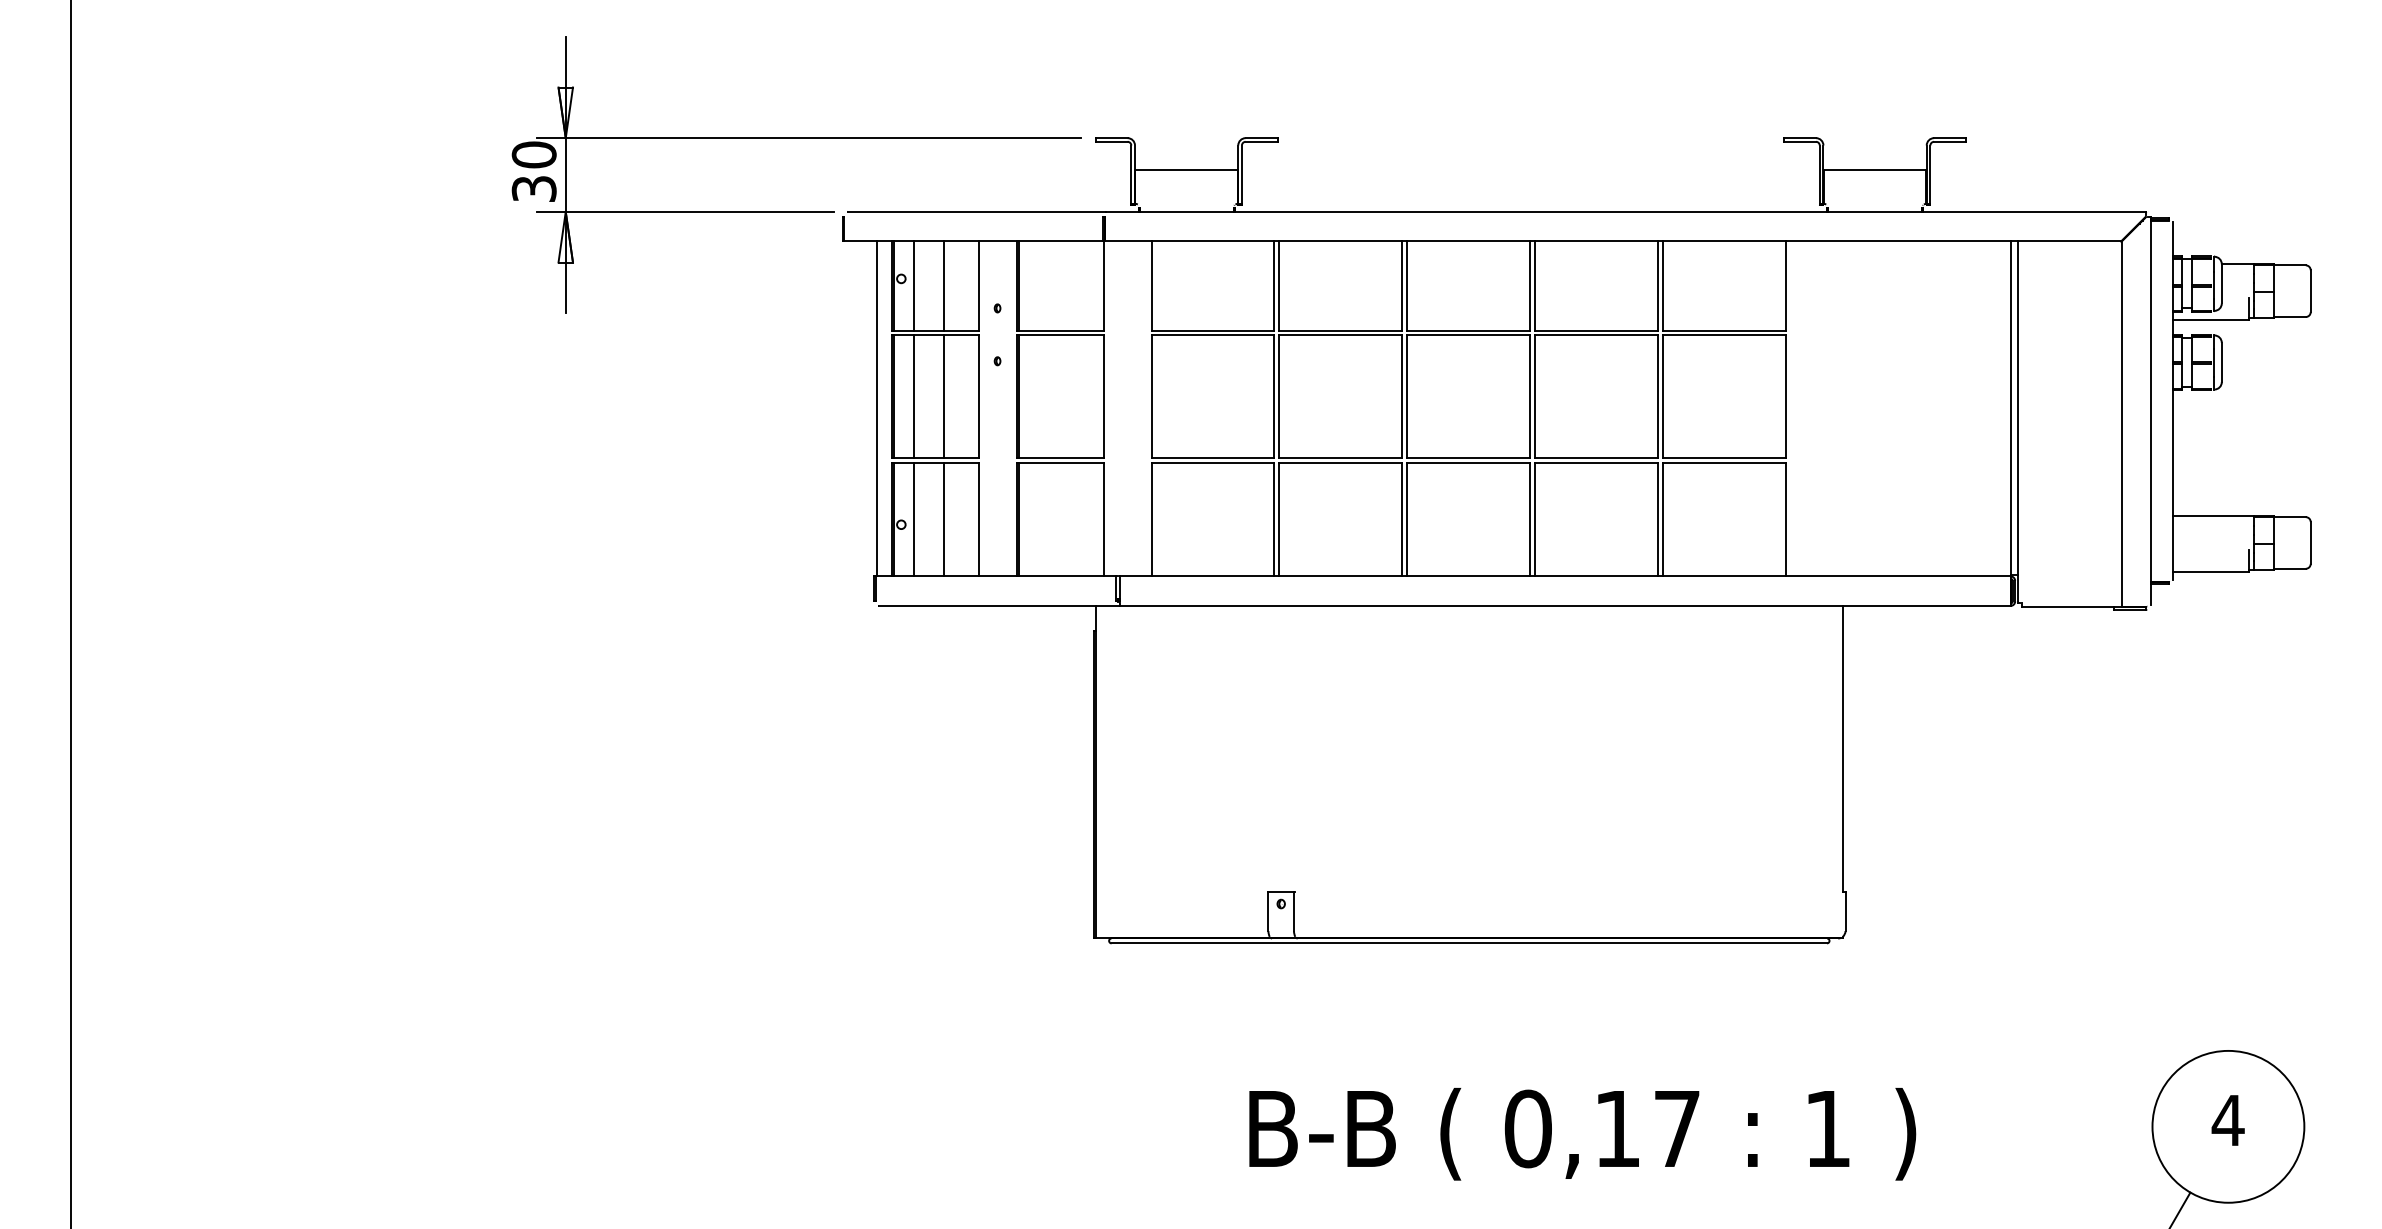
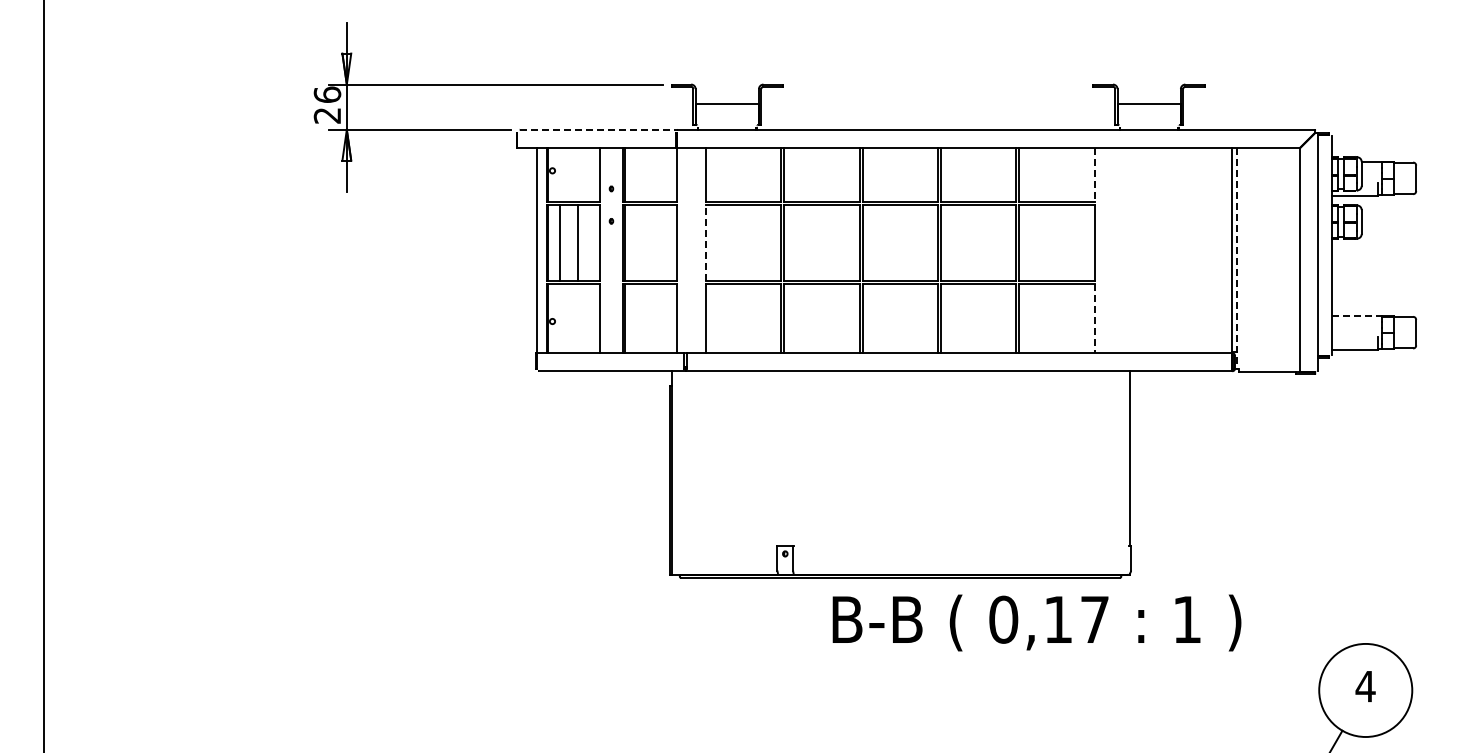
text: (534, 170) -> (327, 104), 30 -> 26
line: (976, 211) -> (598, 129), solid -> dashed
line: (914, 284) -> (560, 174), removed
line: (943, 284) -> (578, 174), removed
line: (1785, 286) -> (1094, 175), solid -> dashed
line: (1151, 397) -> (705, 243), solid -> dashed
line: (2017, 421) -> (1236, 258), solid -> dashed
line: (2213, 516) -> (1356, 316), solid -> dashed
line: (914, 519) -> (560, 318), removed
line: (943, 519) -> (578, 318), removed
line: (1785, 519) -> (1094, 318), solid -> dashed
text: (1581, 1133) -> (1036, 622), moved

